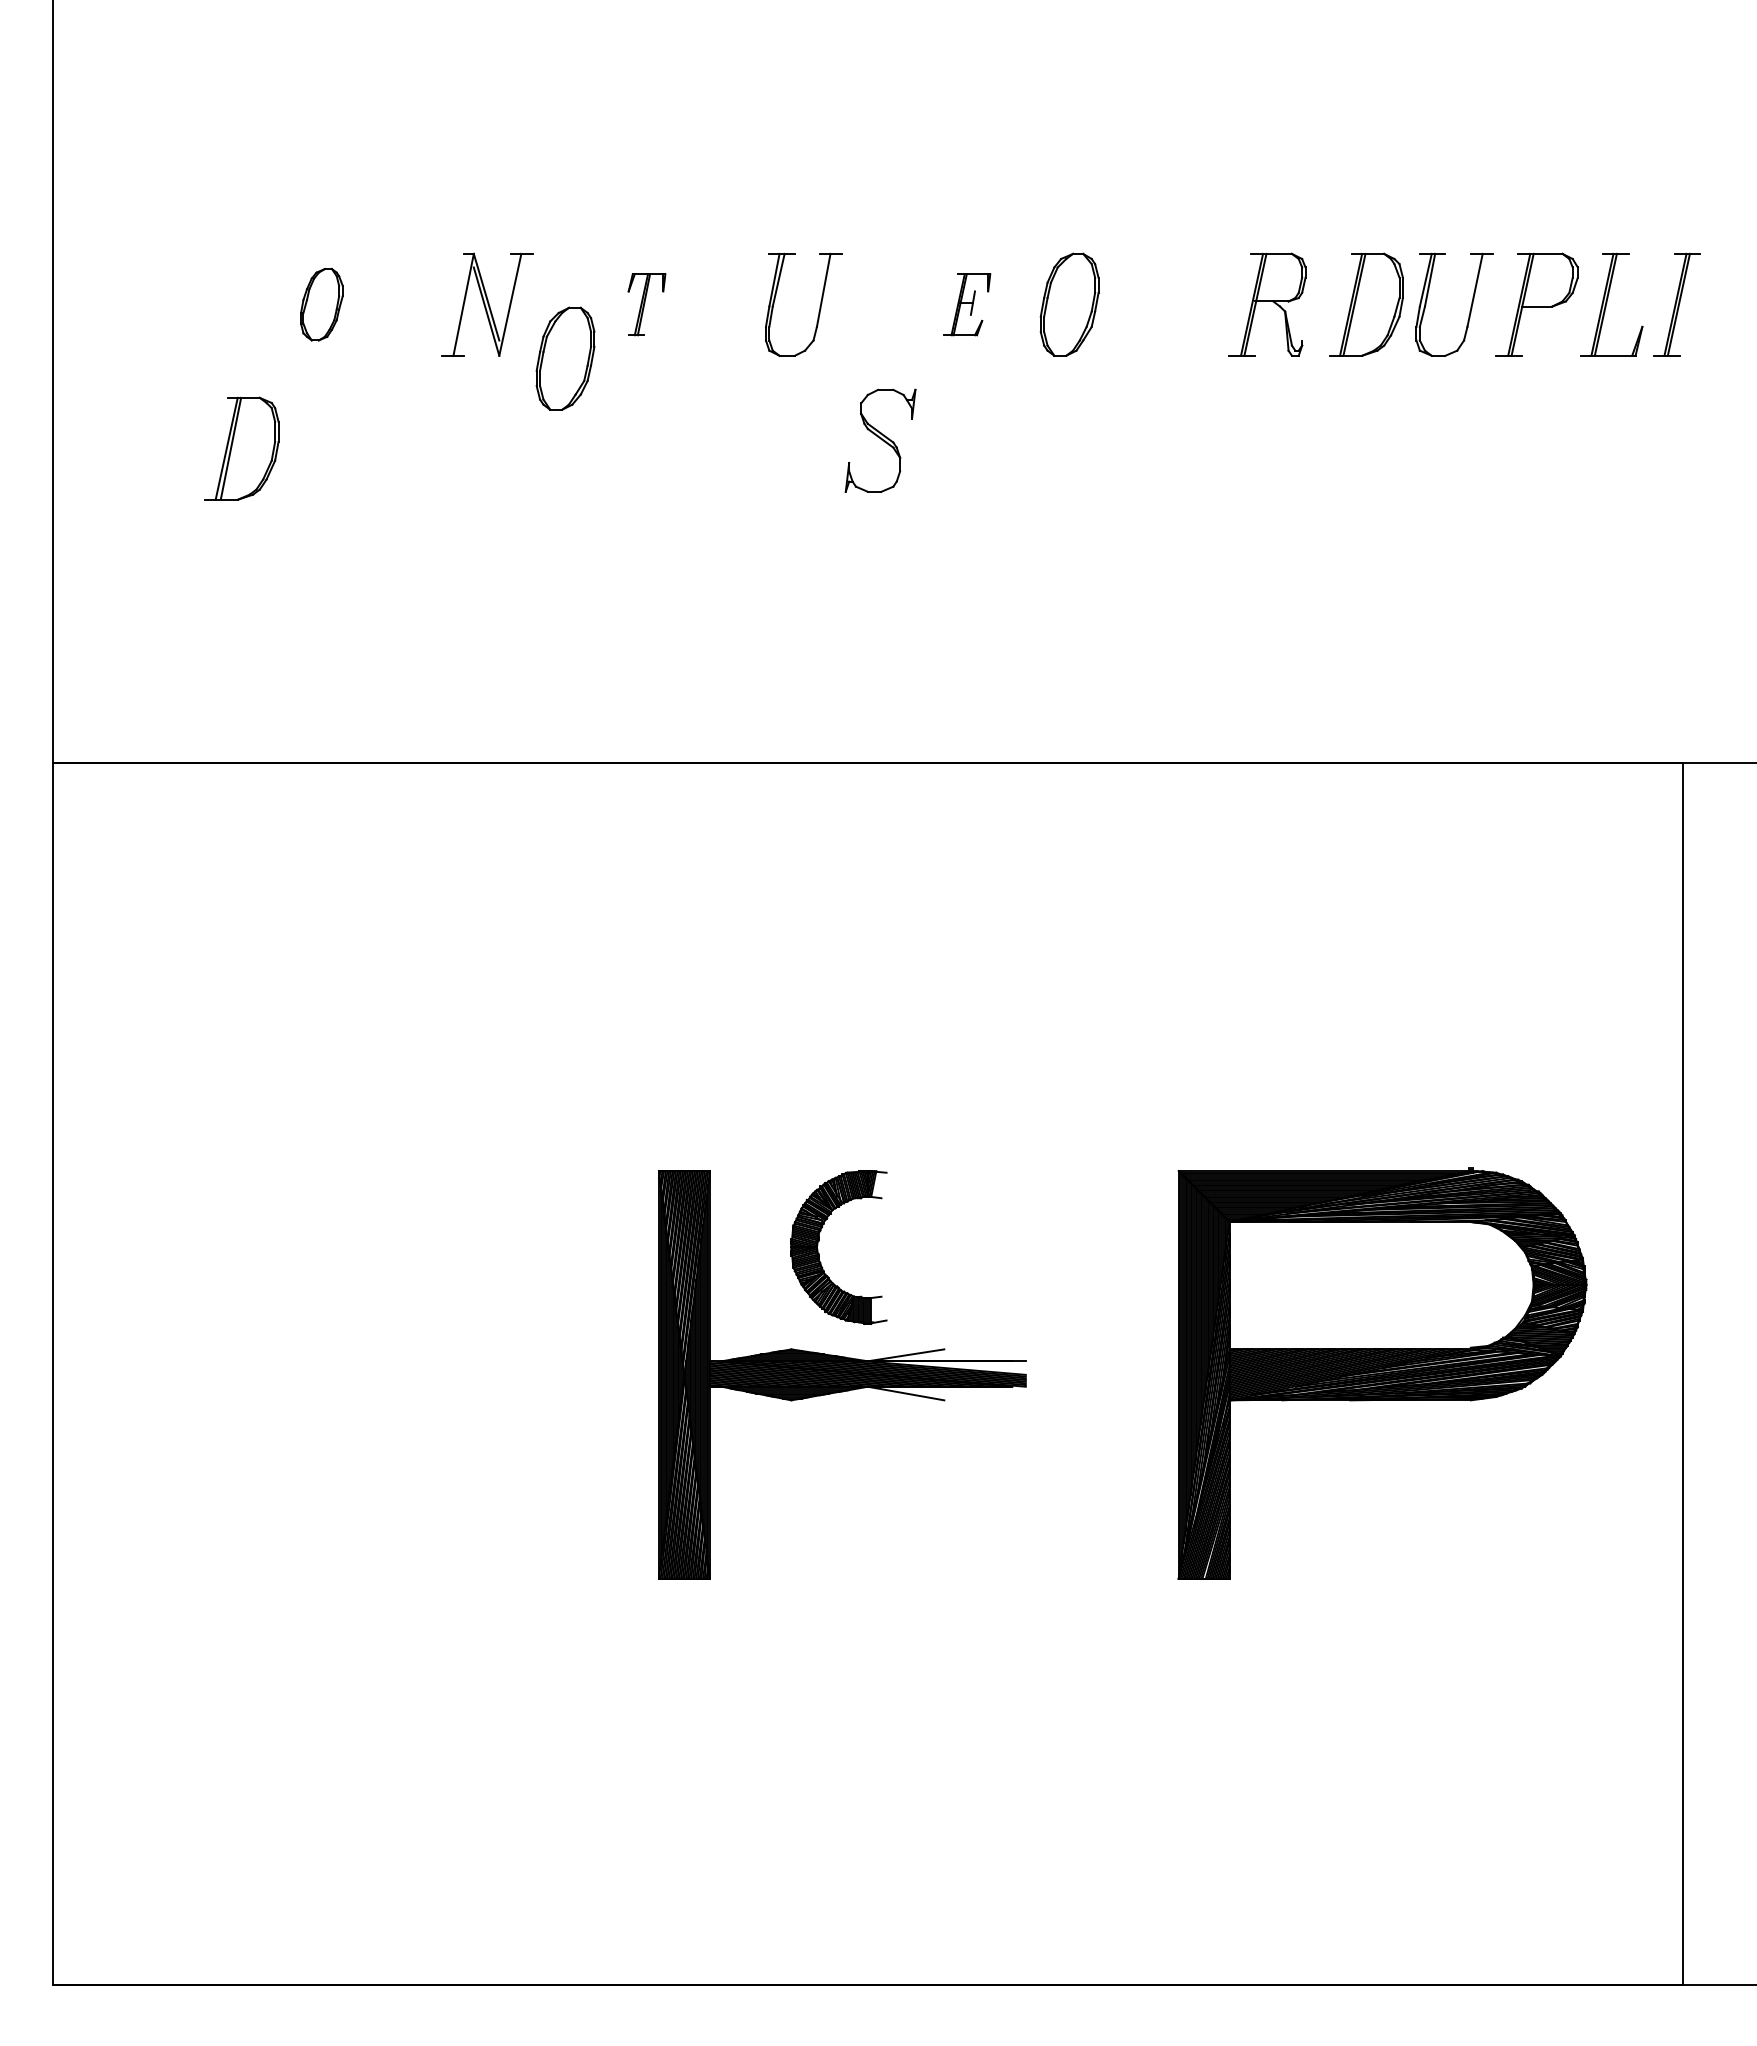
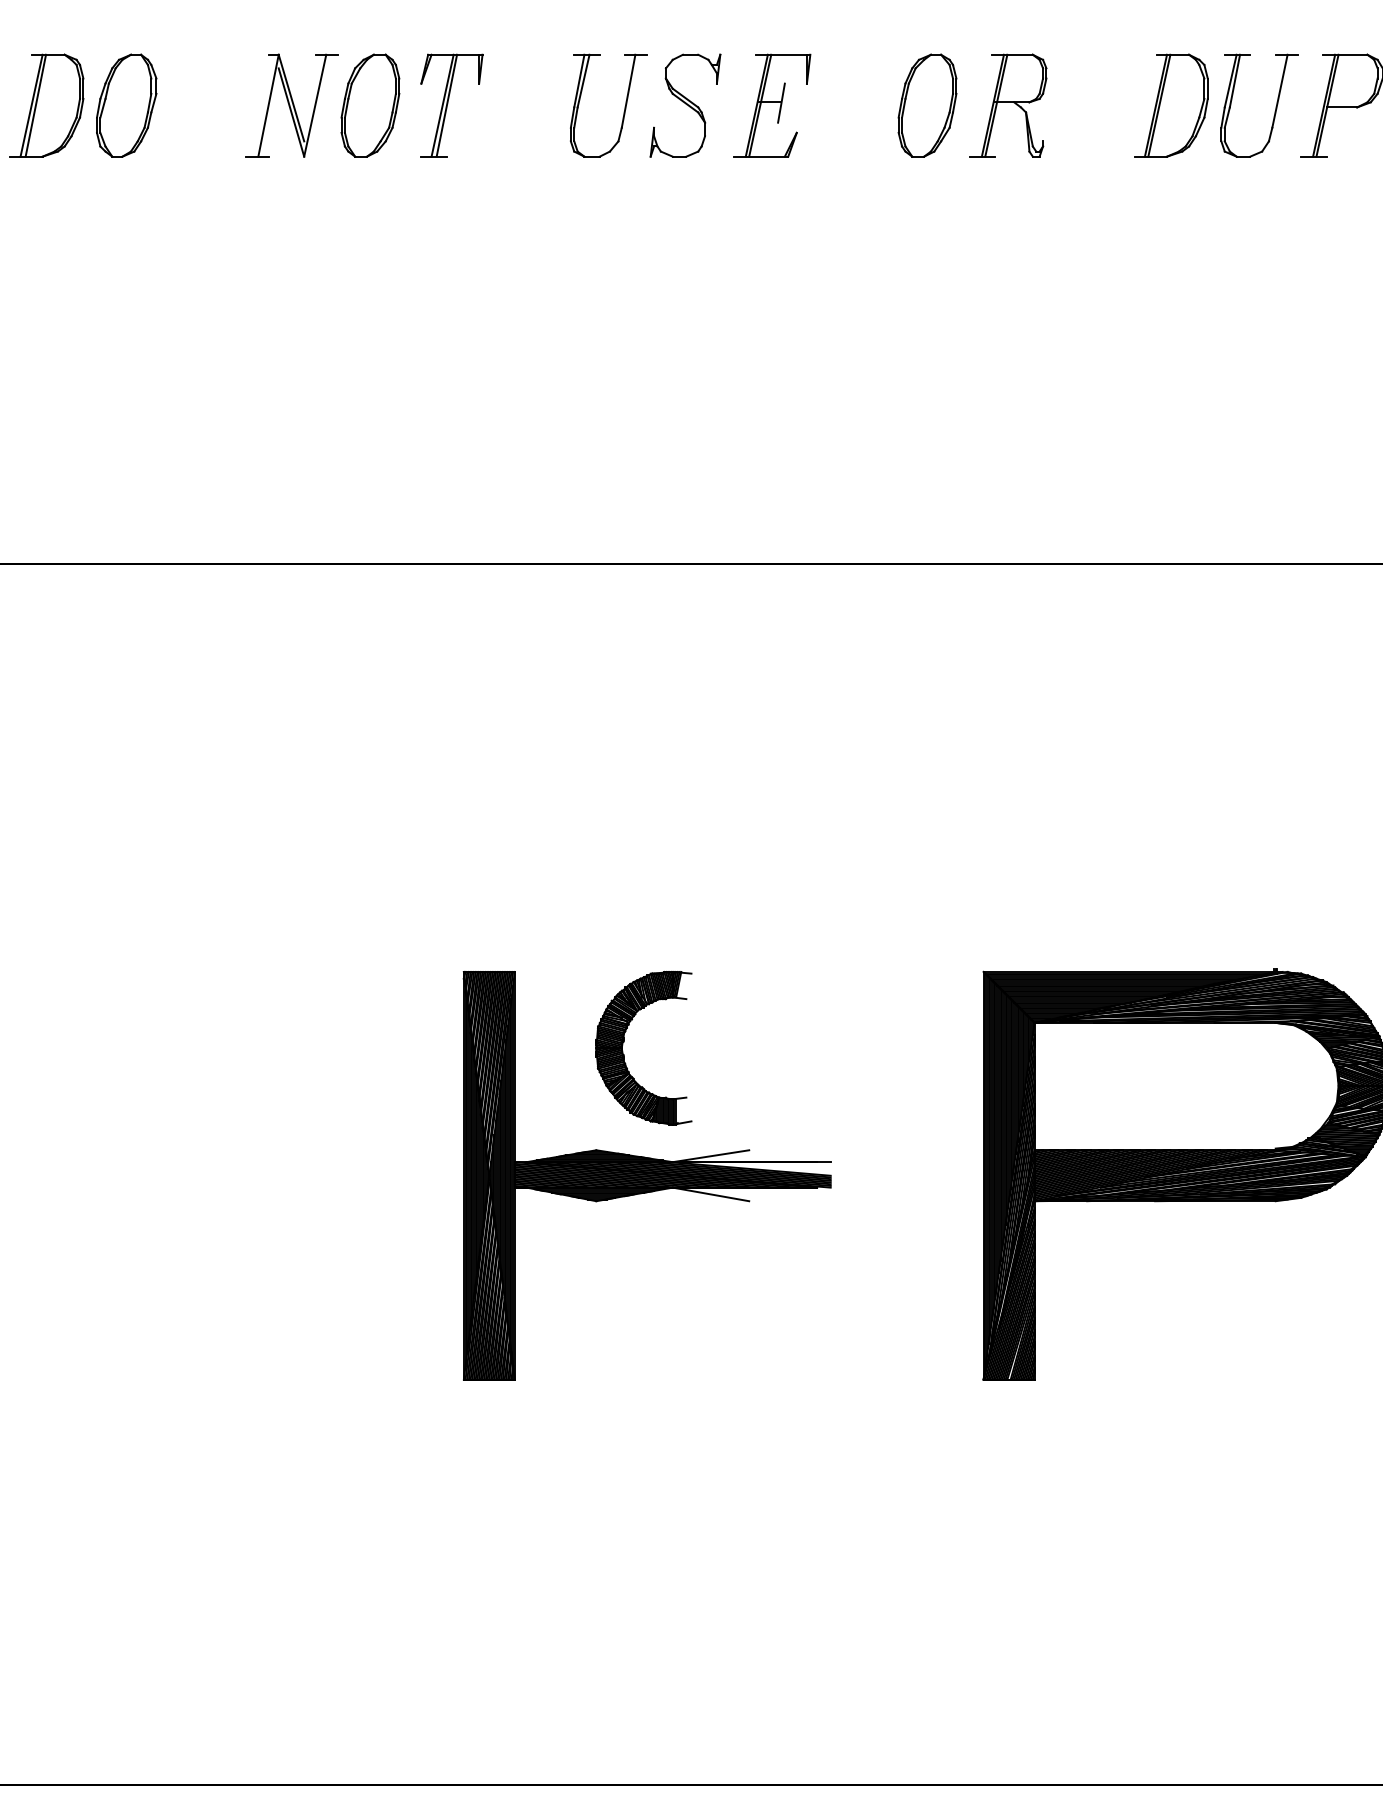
part: (321, 304) -> (126, 105), size x1.43
part: (646, 304) -> (451, 105), size x1.67
part: (967, 304) -> (772, 105), size x1.67
part: (1069, 304) -> (927, 105), moved
part: (1267, 304) -> (1008, 105), moved
part: (565, 358) -> (370, 105), moved
part: (880, 440) -> (685, 105), moved
part: (241, 448) -> (46, 105), moved

